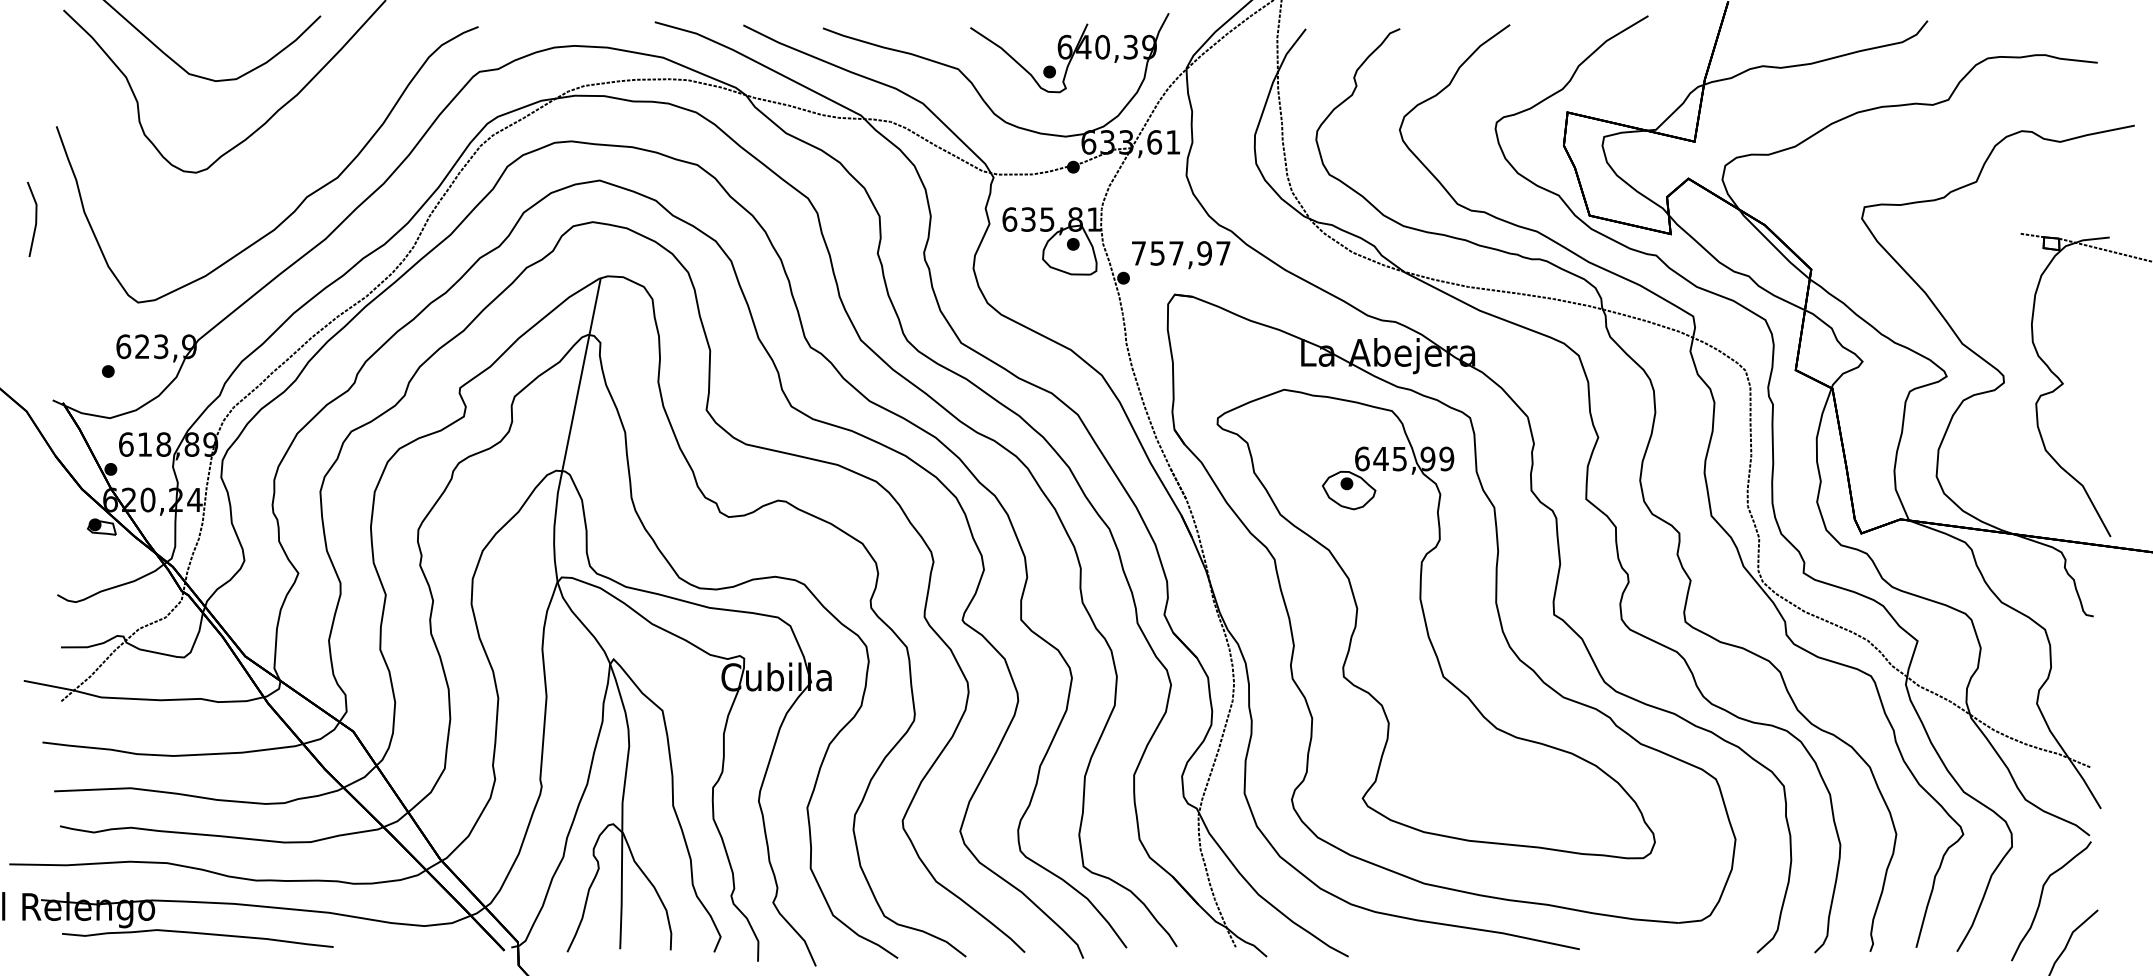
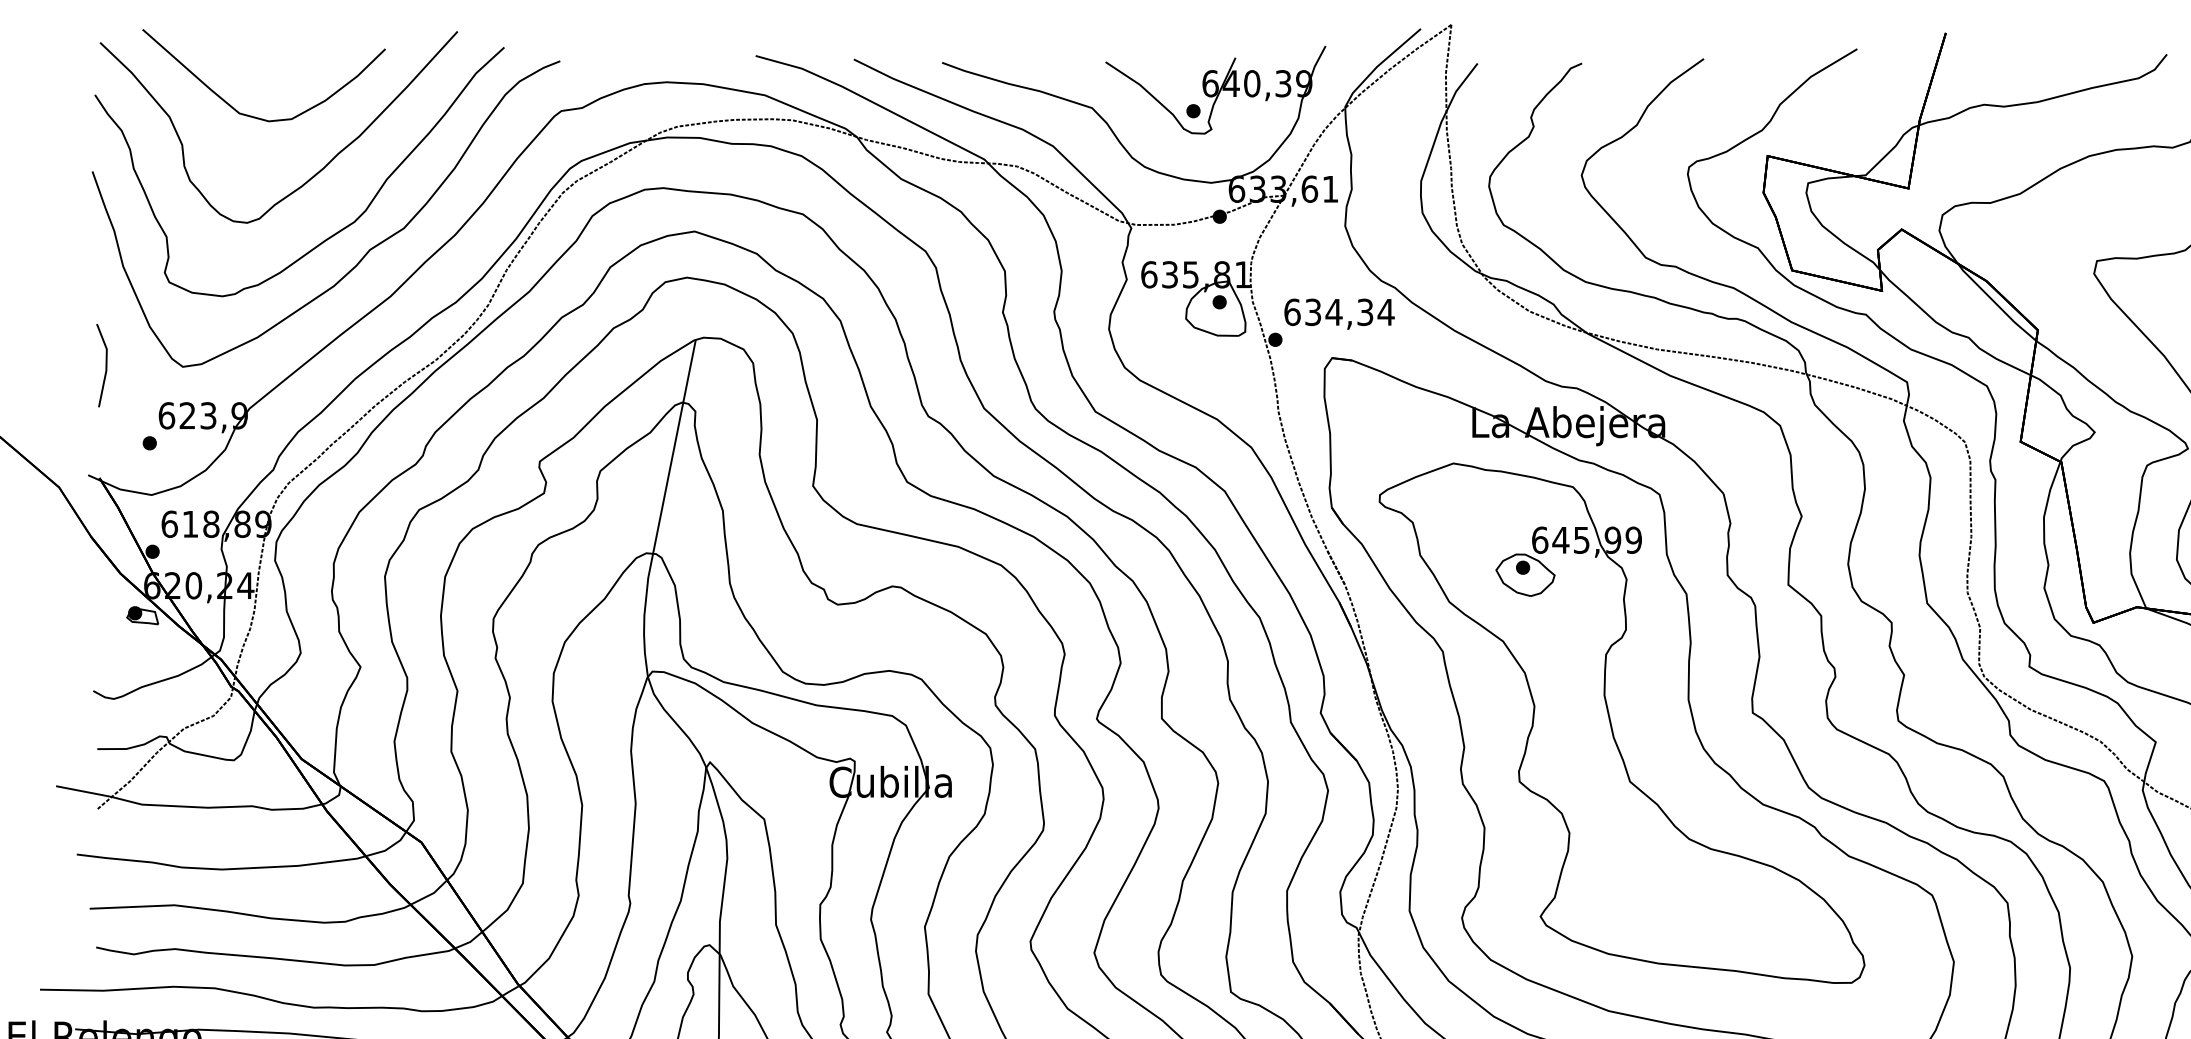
curve: (277, 180) -> (337, 231), added
line: (35, 218) -> (105, 364), moved
text: (1181, 253) -> (1339, 312), 757,97 -> 634,34

